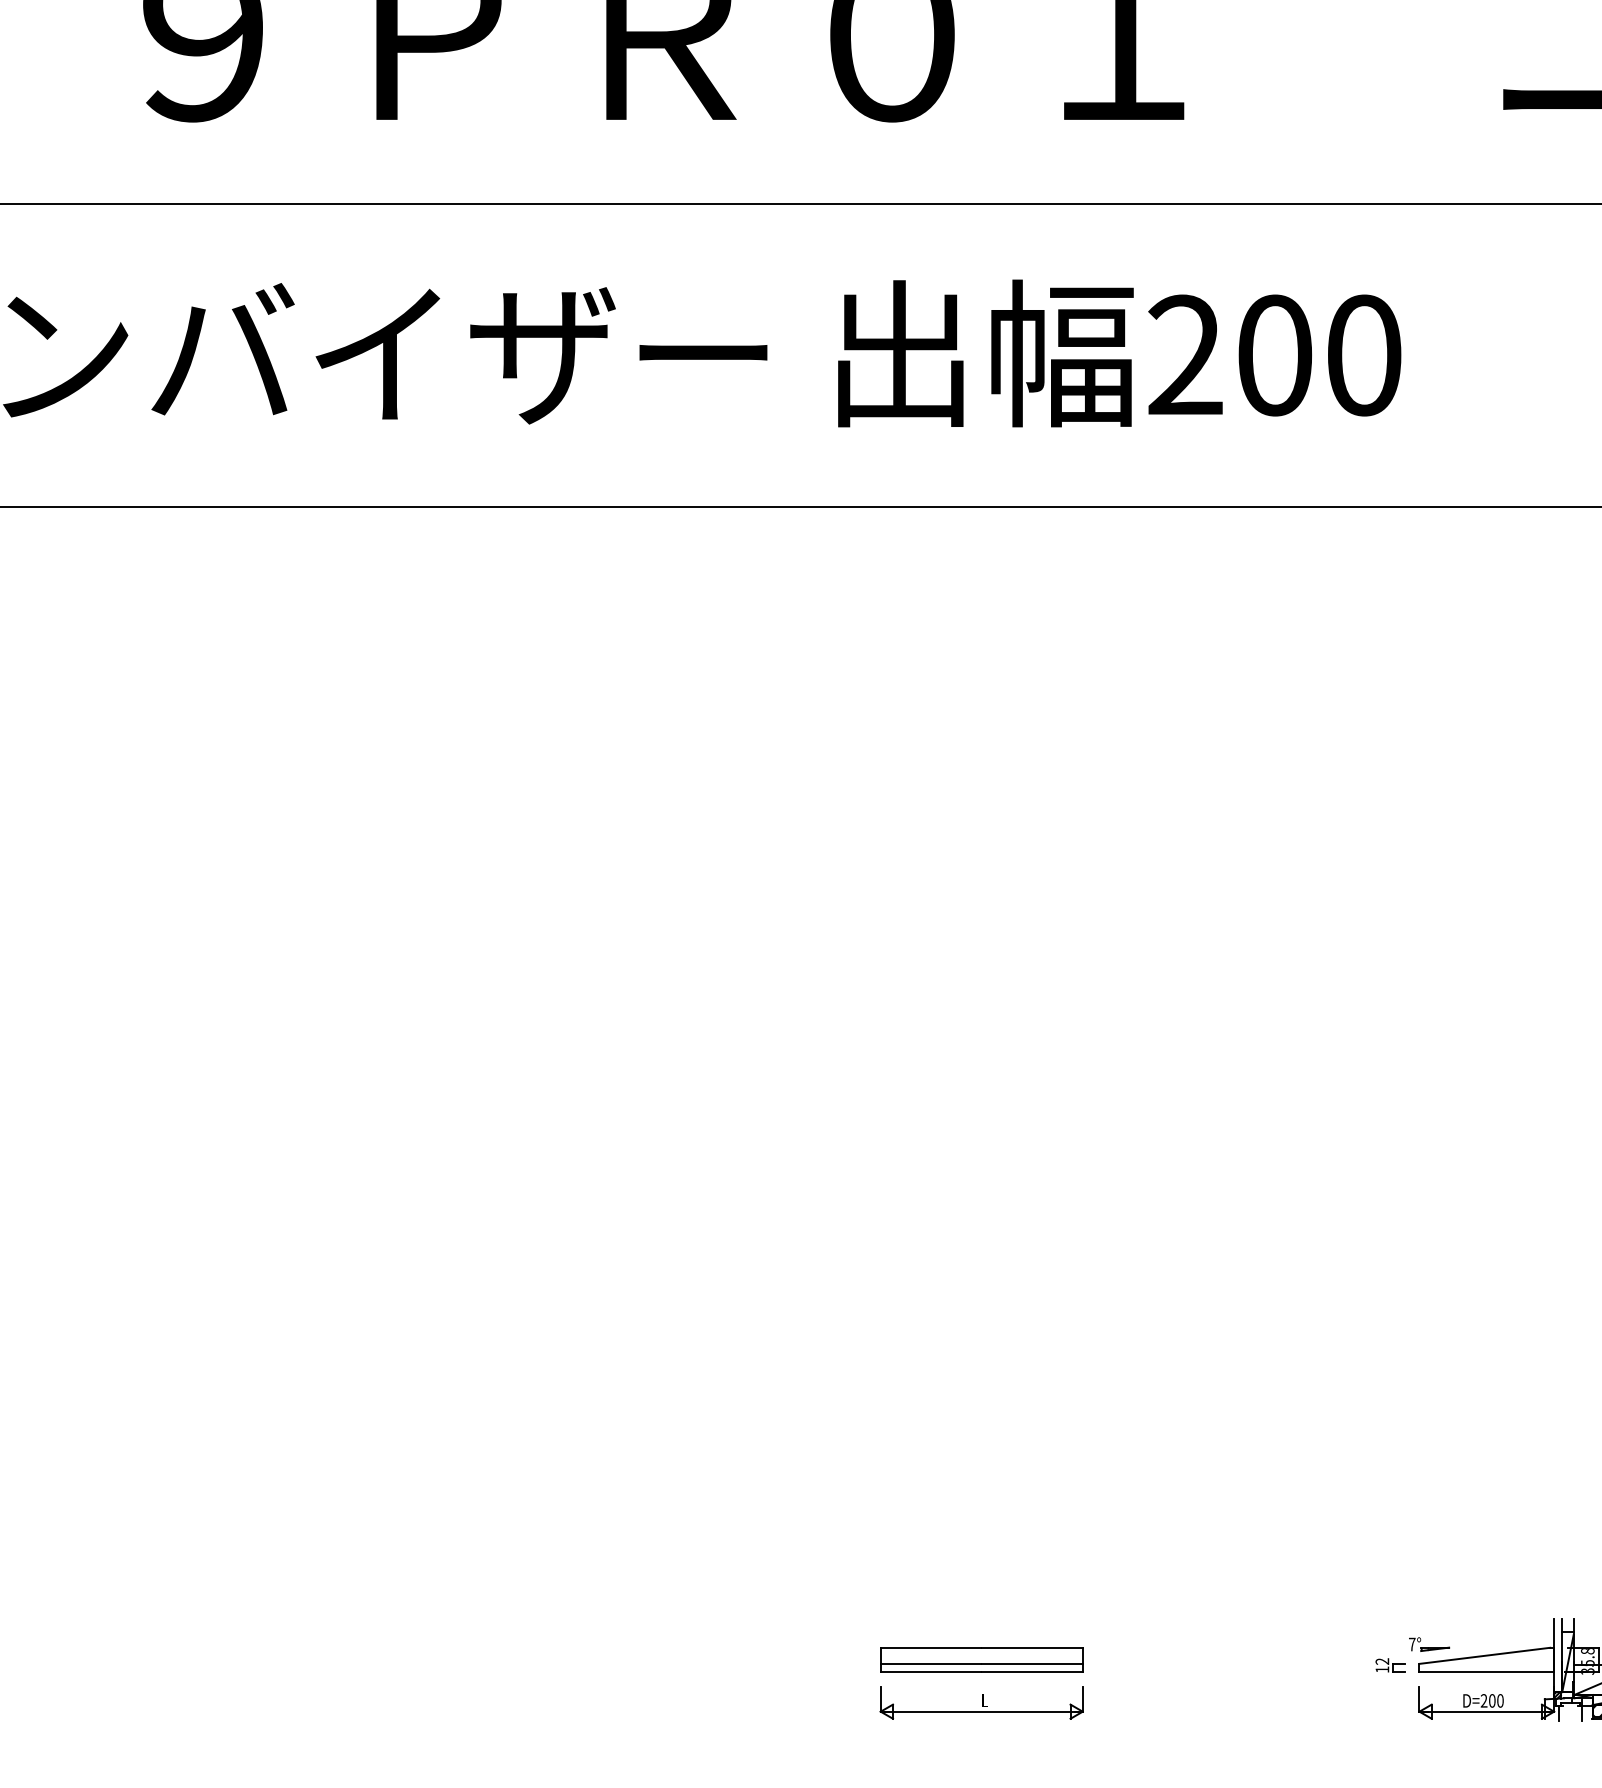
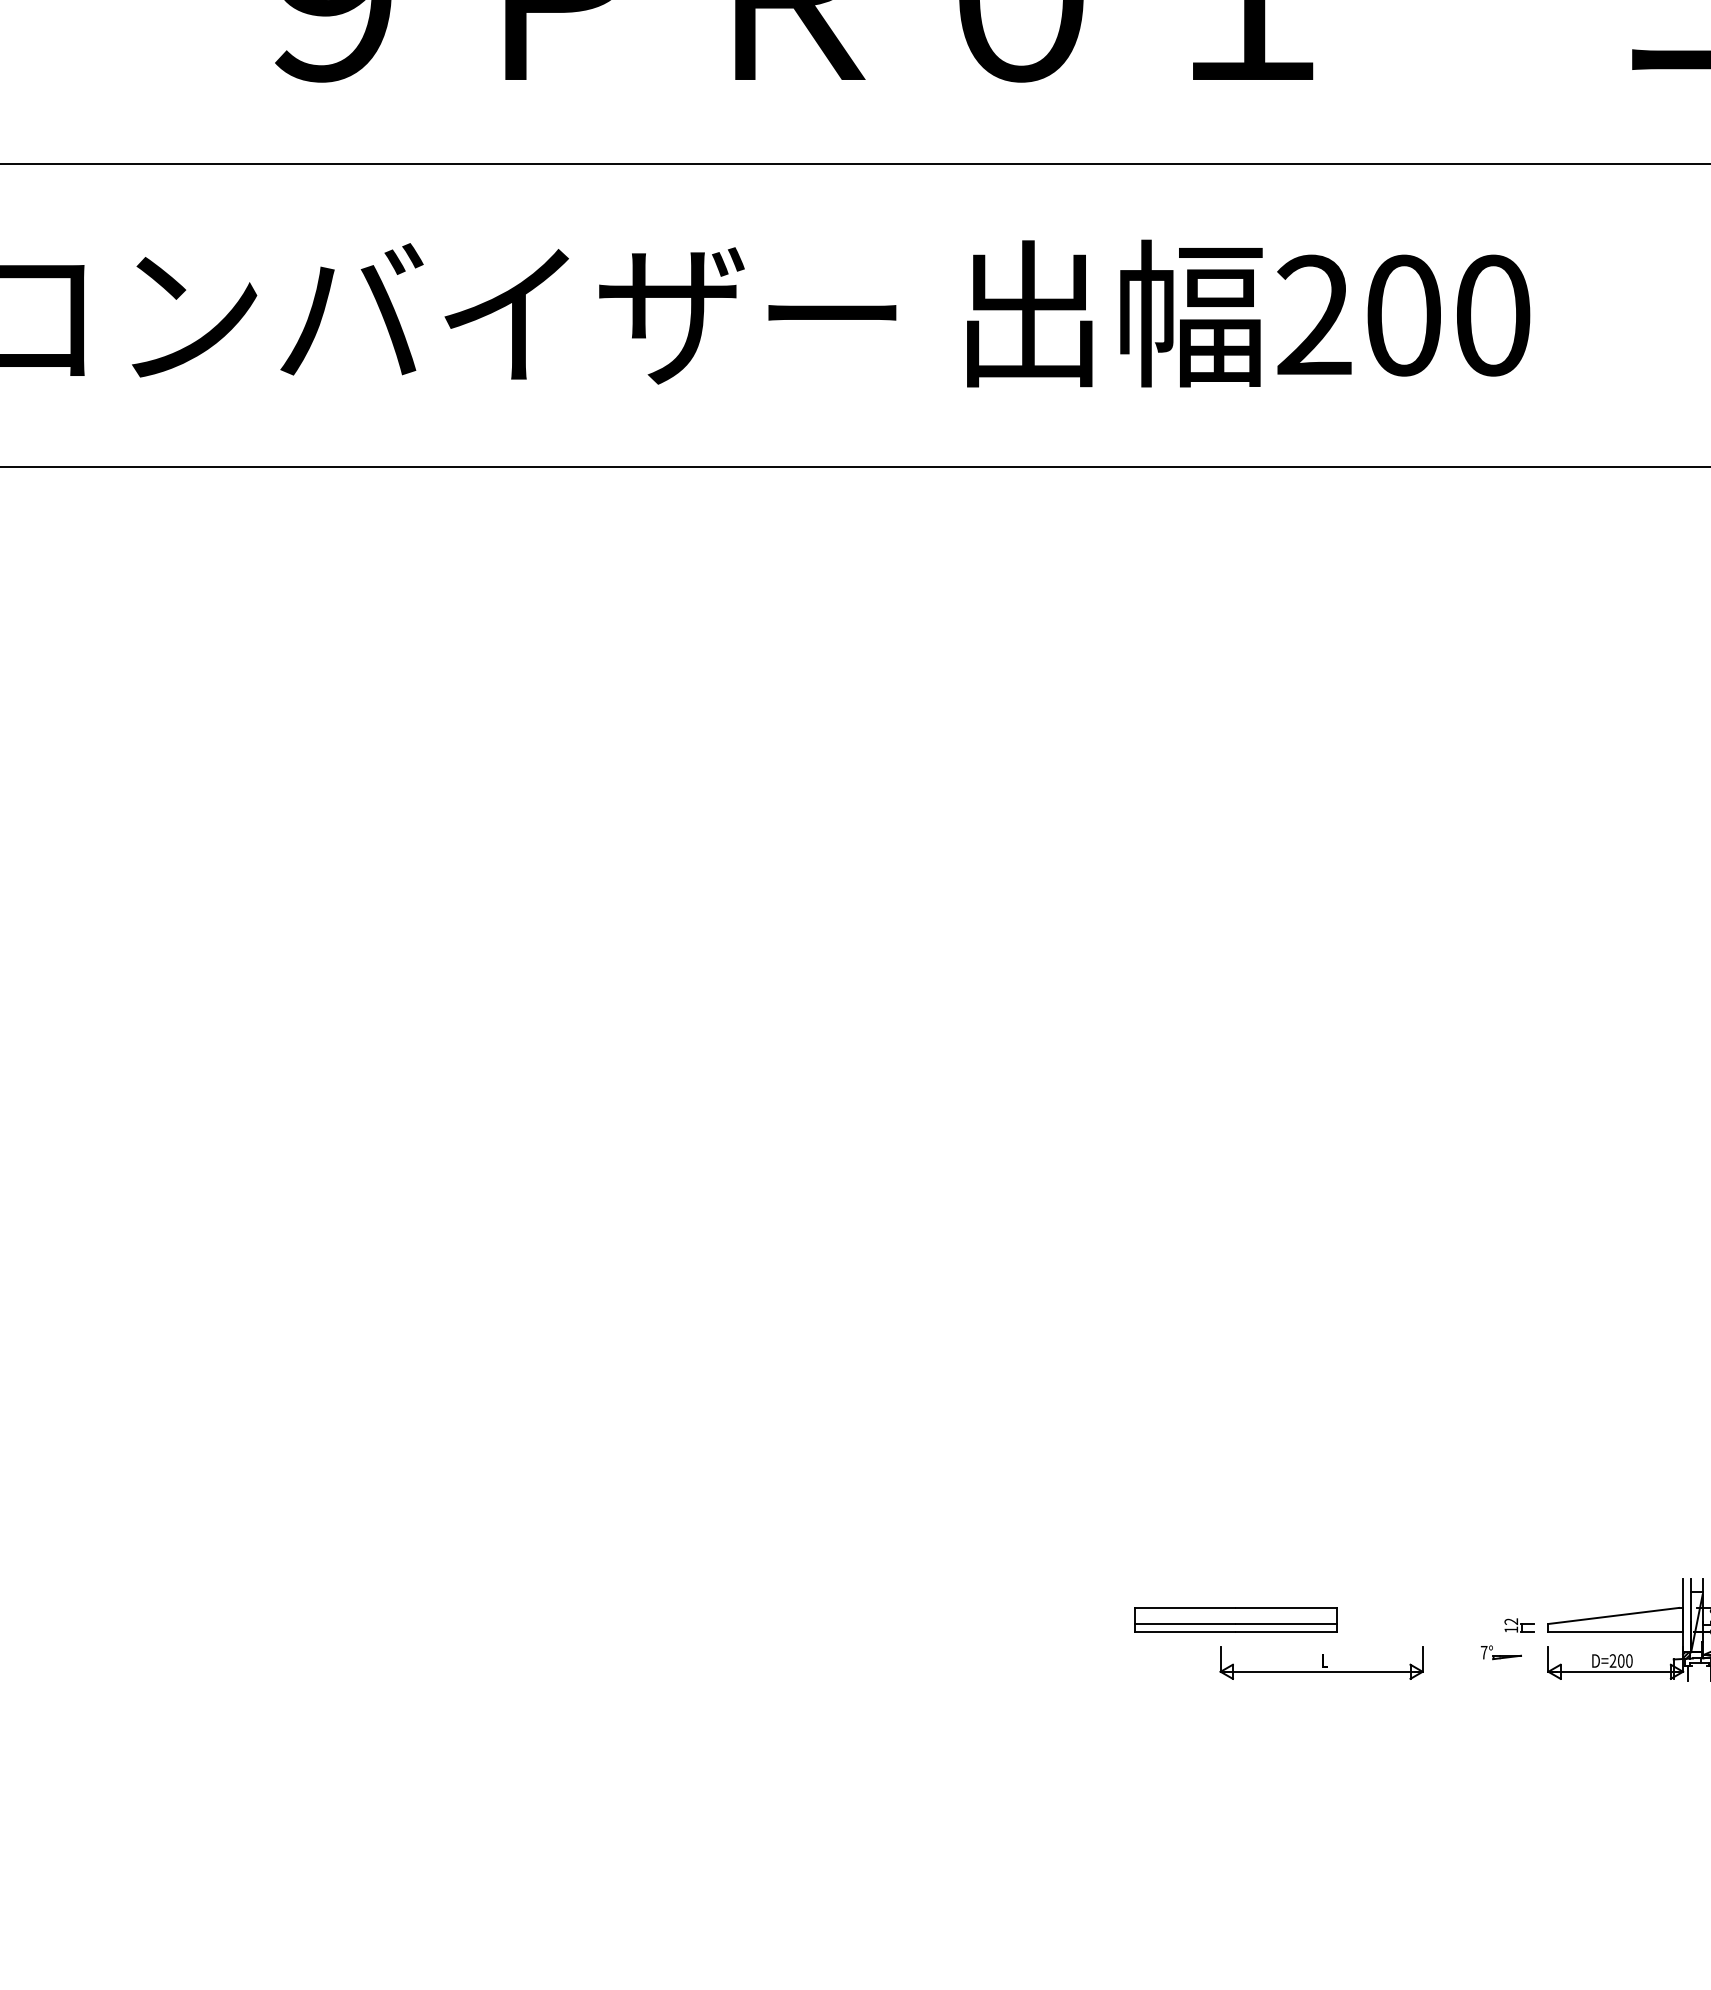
part: (1428, 1644) -> (1500, 1652), moved
part: (981, 1659) -> (1235, 1619), moved
part: (981, 1702) -> (1321, 1662), moved

